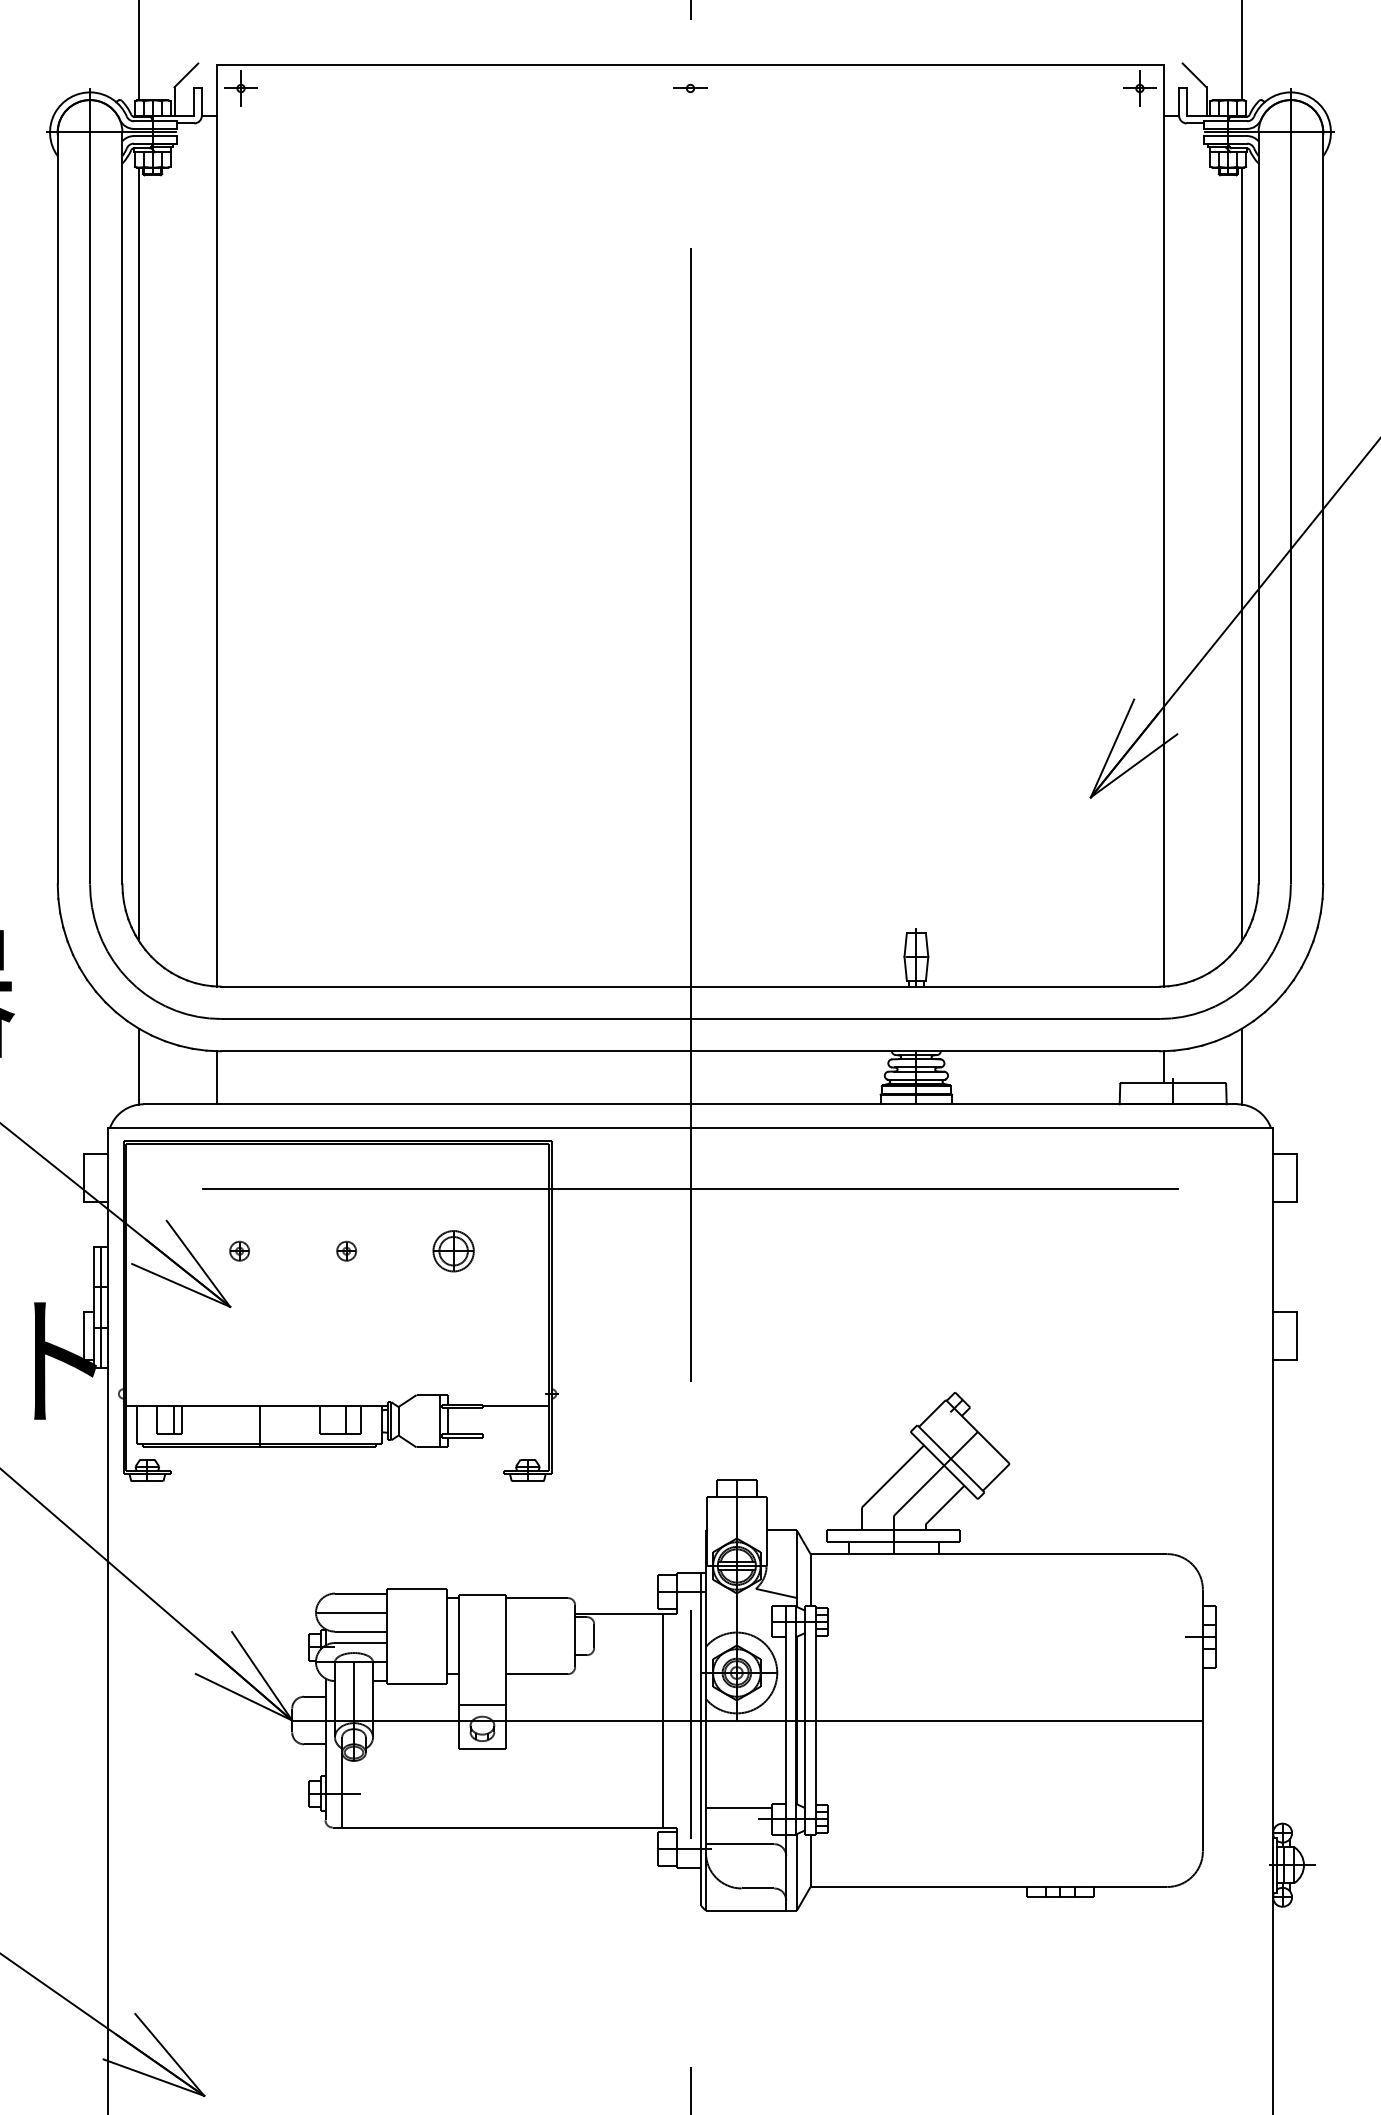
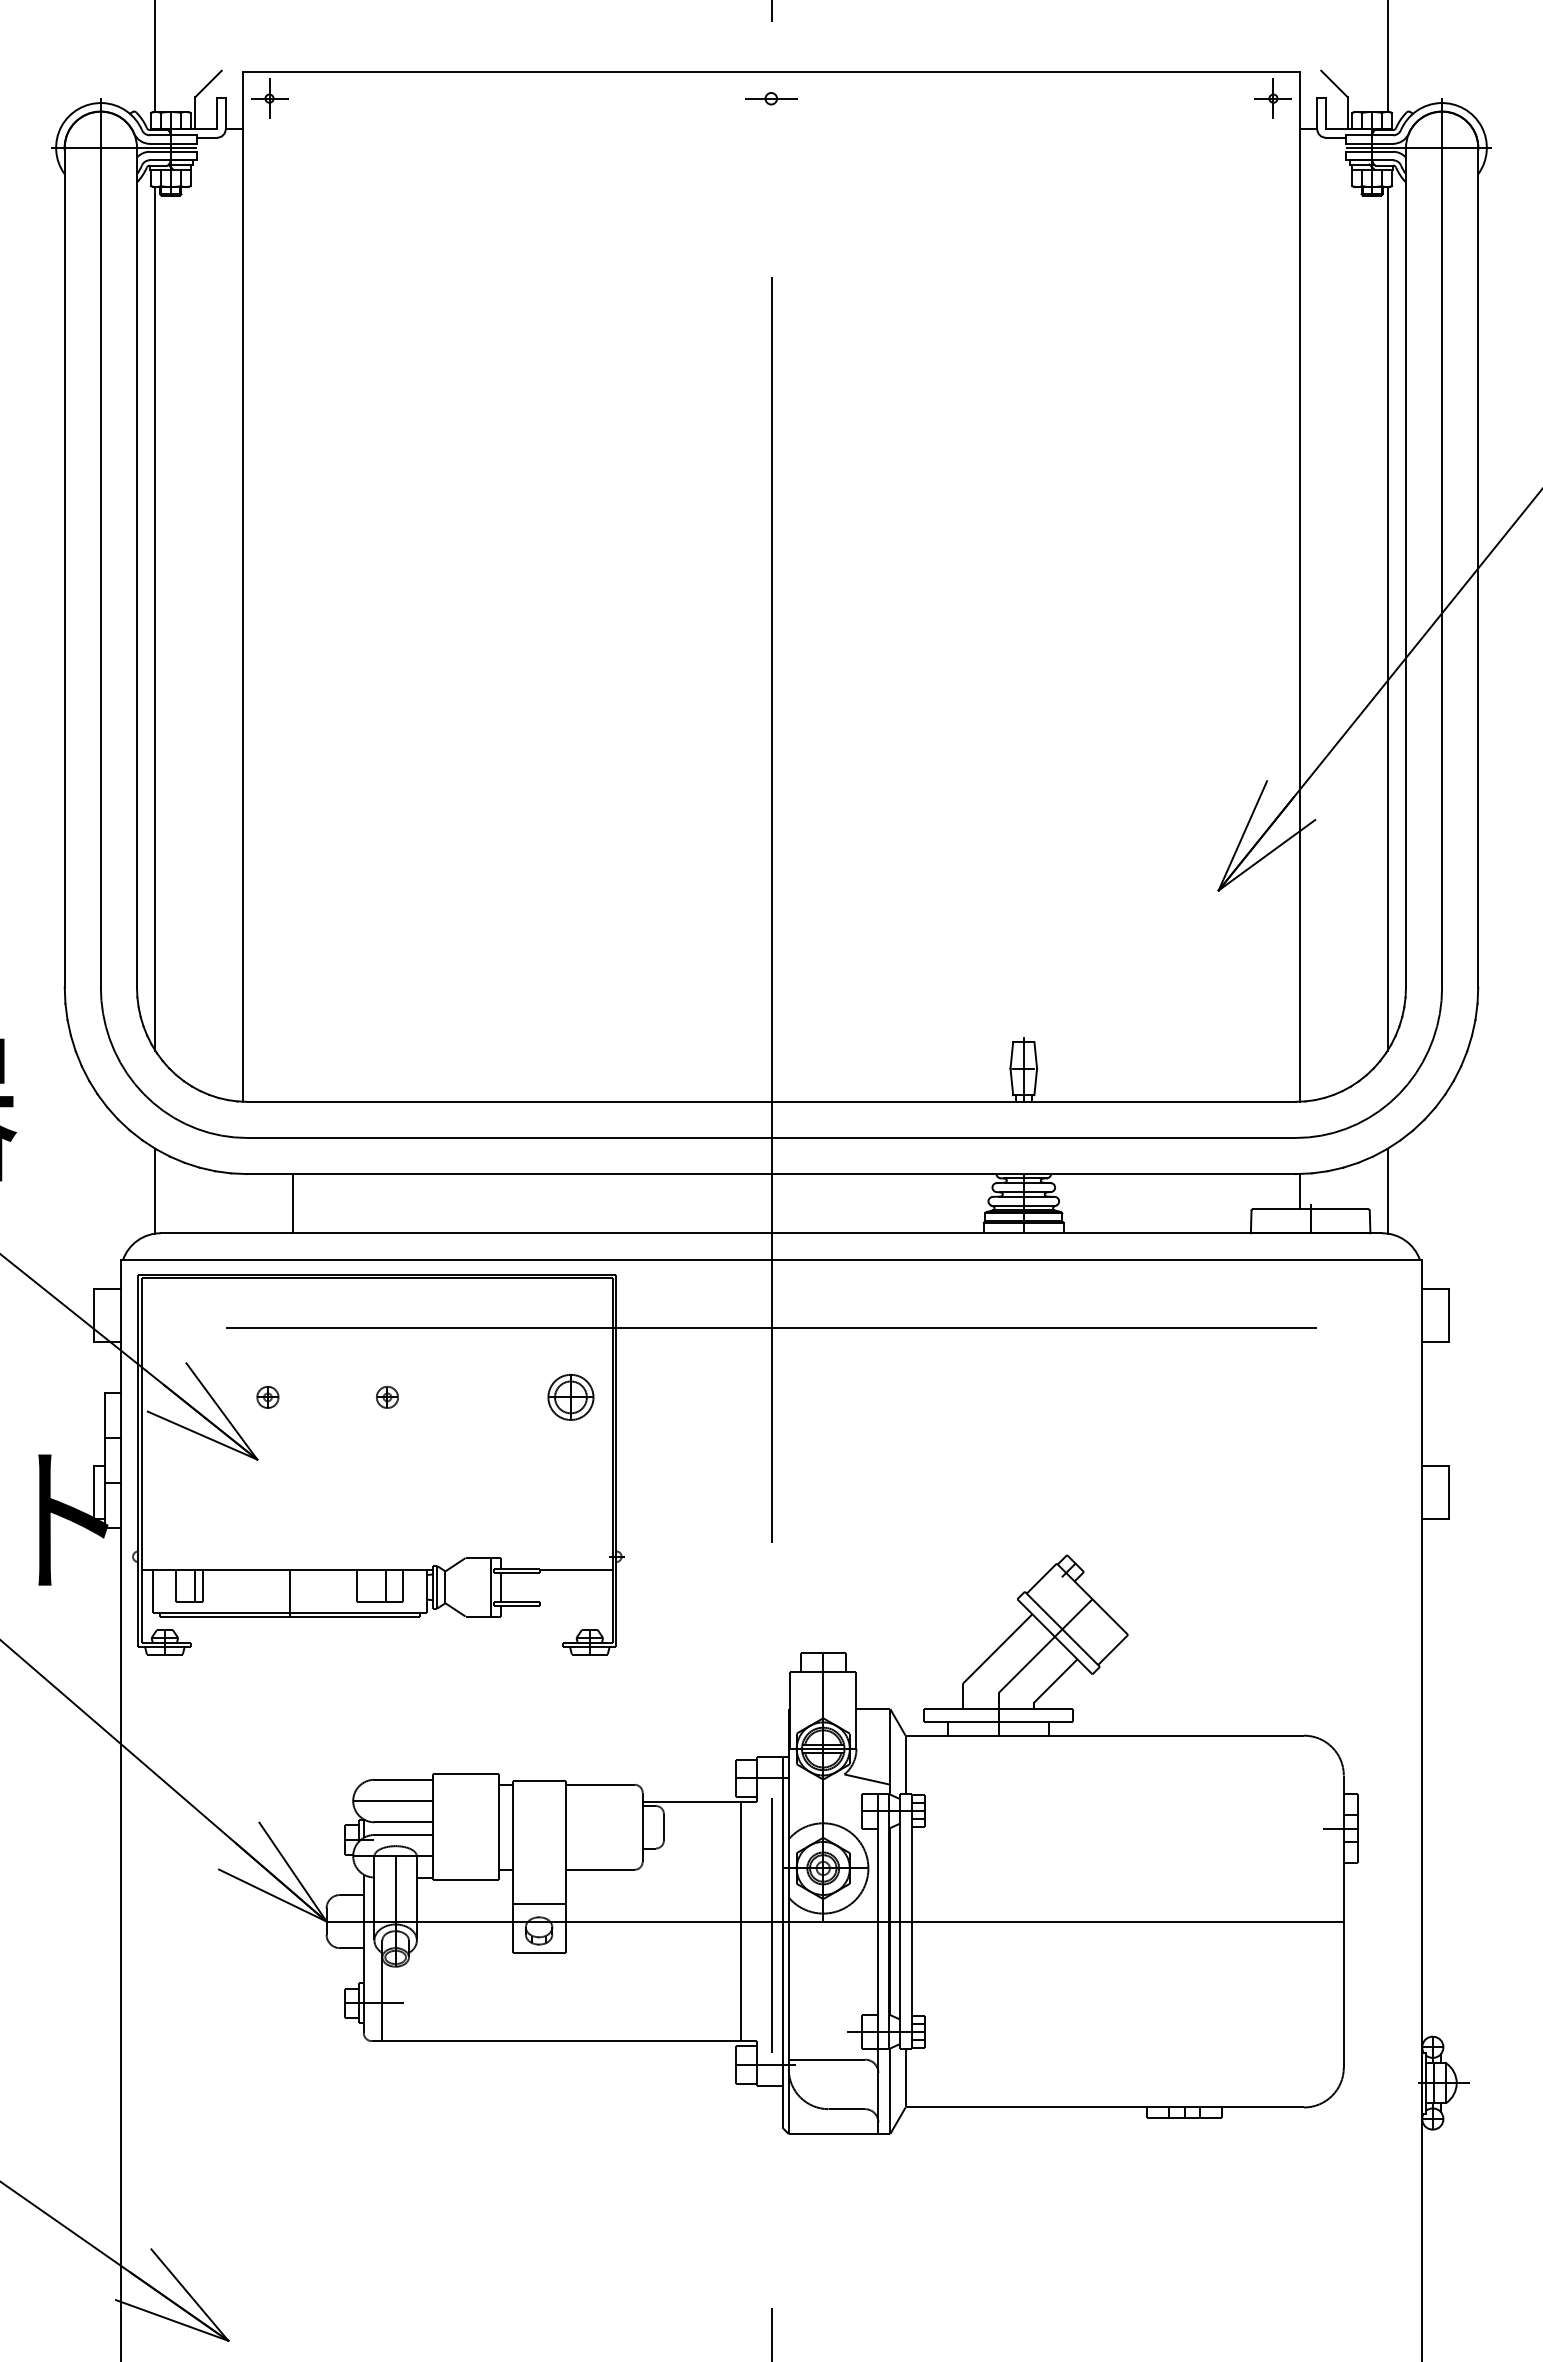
part: (690, 88) -> (771, 98), size x1.4
line: (216, 1077) -> (292, 1203), moved
part: (453, 1251) -> (570, 1397), moved
line: (100, 1307) -> (112, 1460), removed
line: (738, 1808) -> (825, 2019), removed

